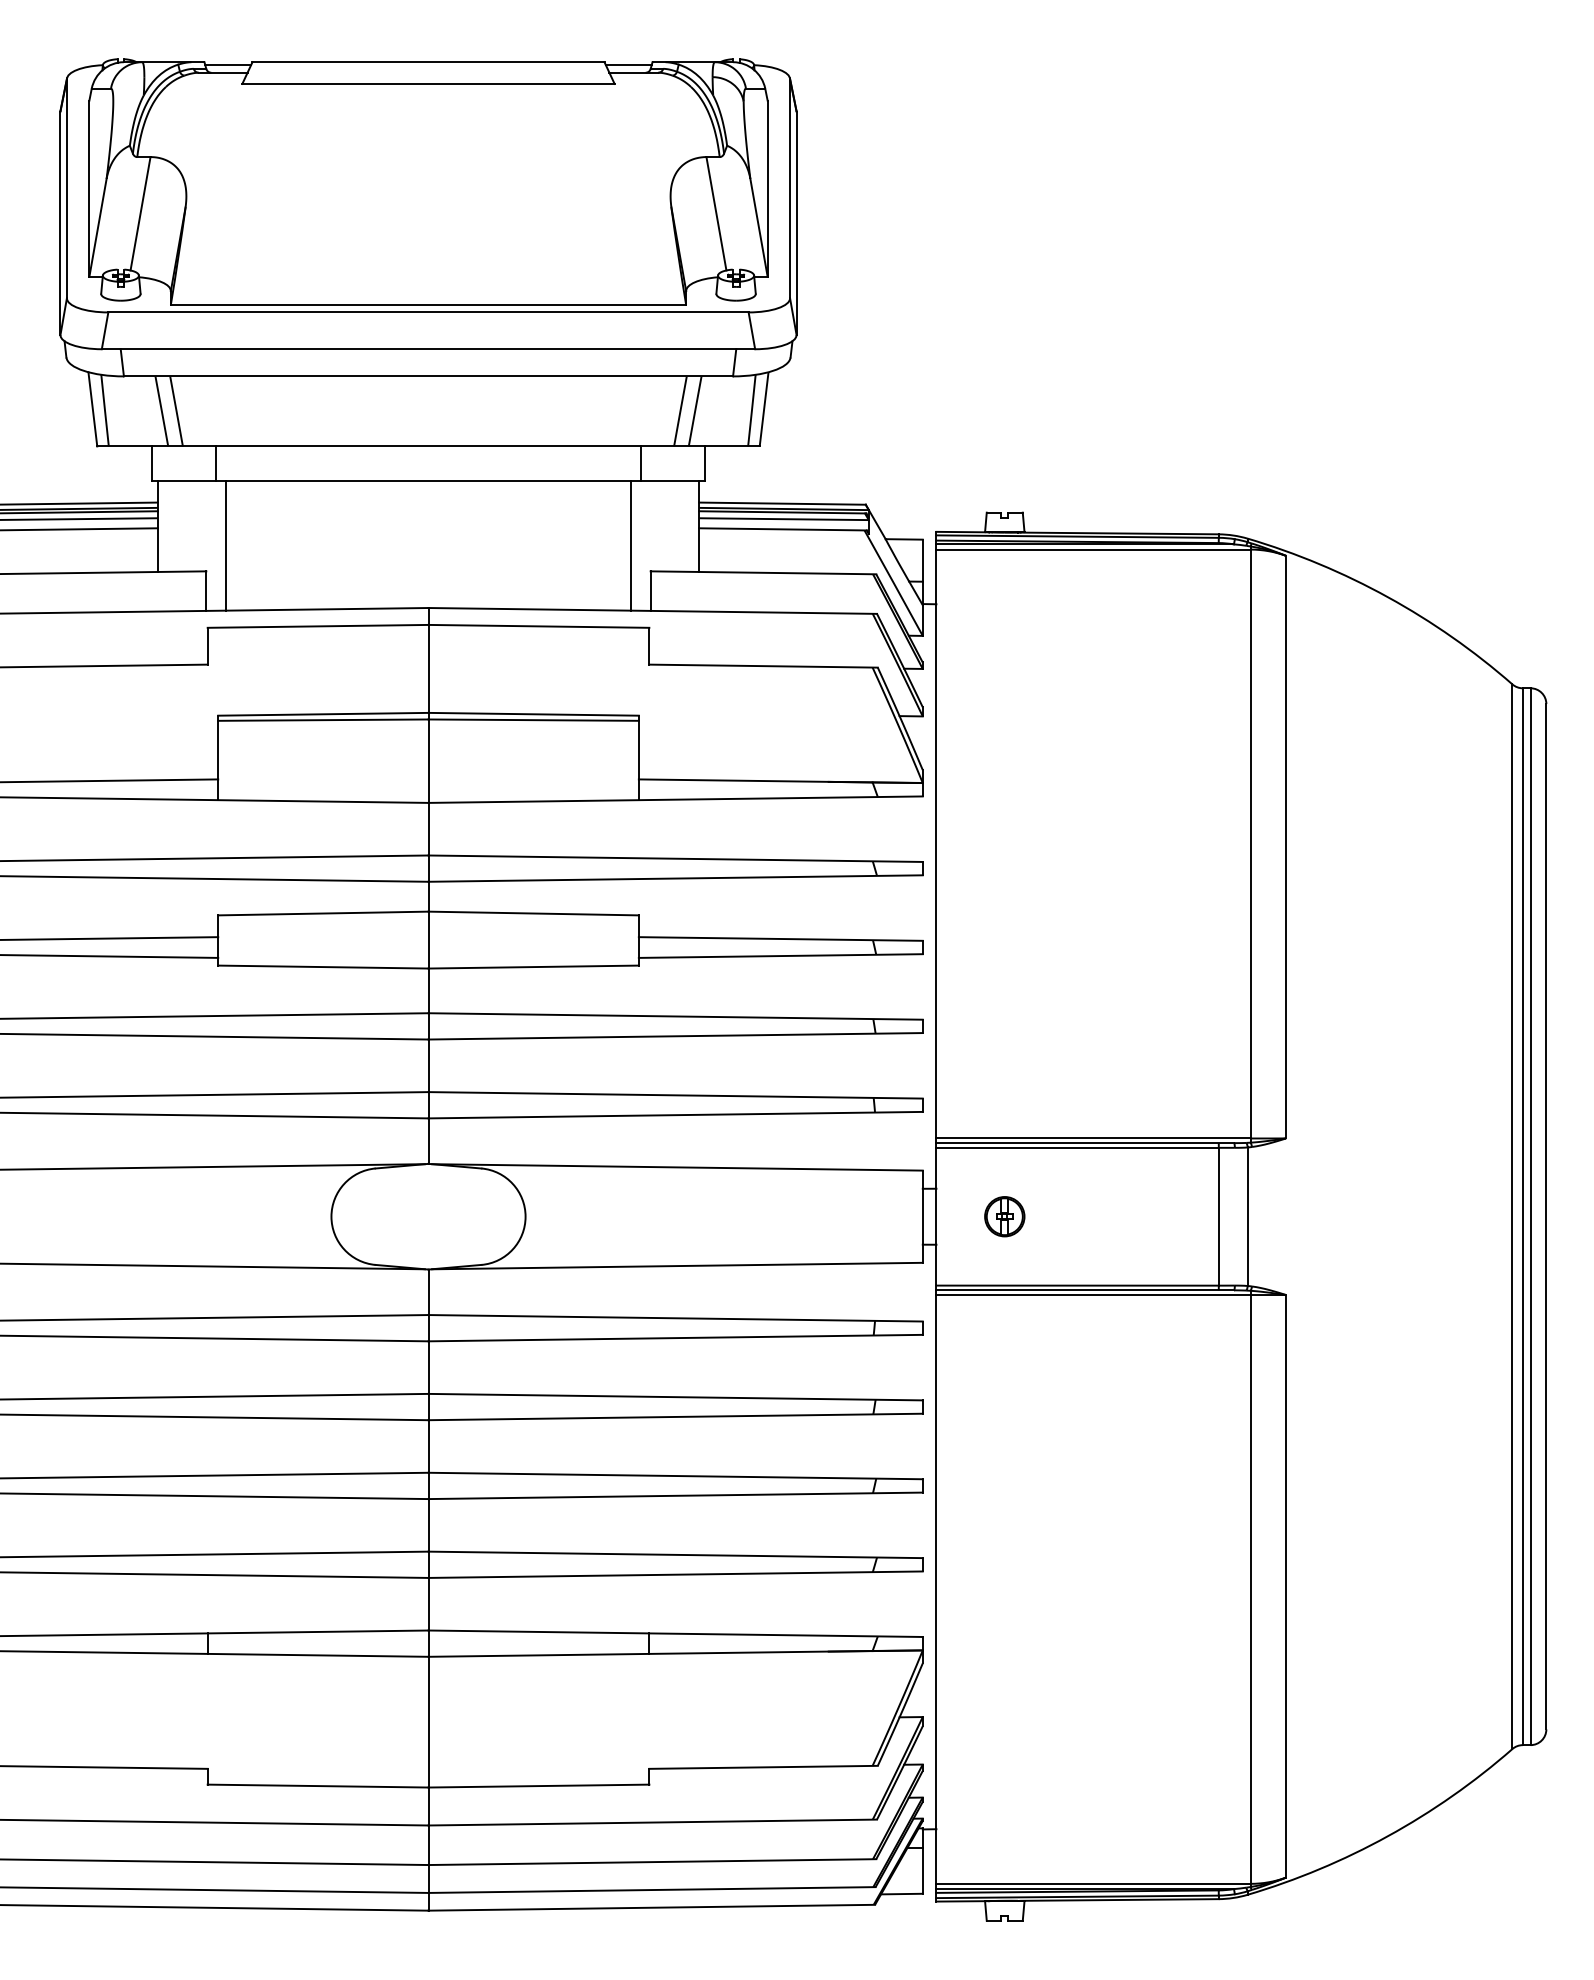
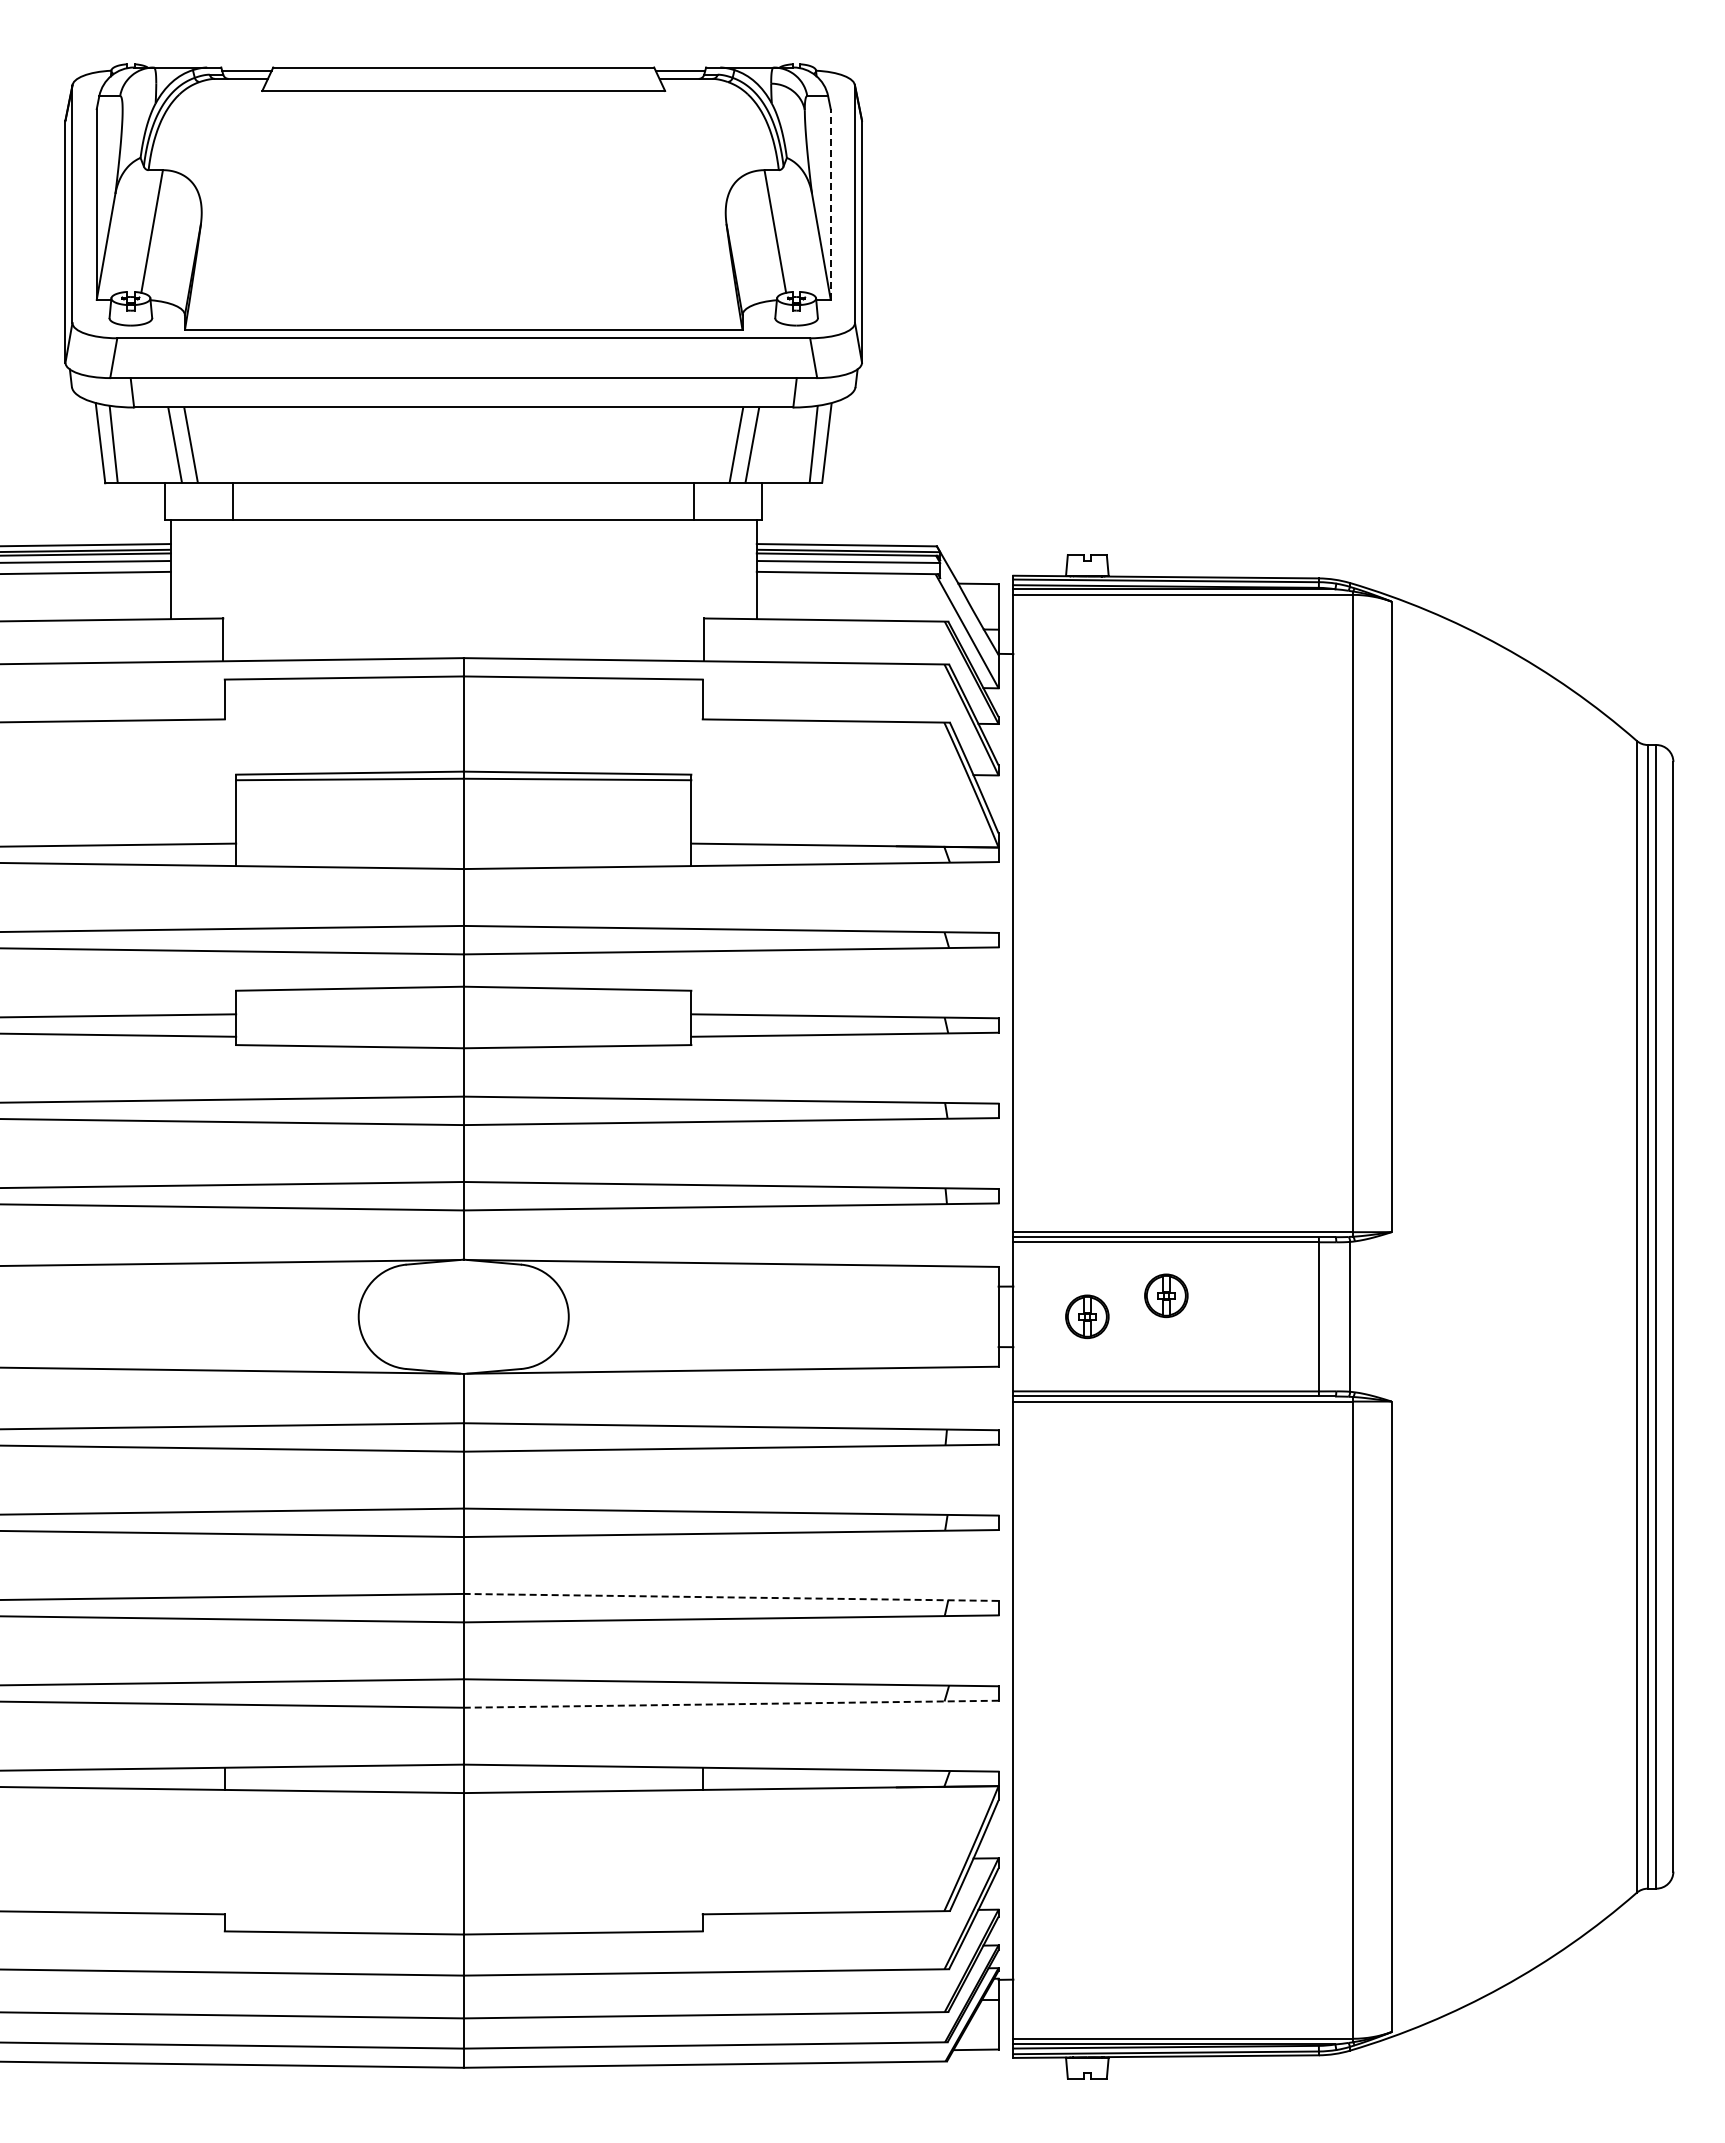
line: (767, 187) -> (830, 203), solid -> dashed
line: (225, 545) -> (244, 590), removed
line: (630, 545) -> (682, 590), removed
part: (1077, 1196) -> (1166, 1295), added
line: (675, 1476) -> (730, 1597), solid -> dashed
line: (675, 1574) -> (731, 1704), solid -> dashed

